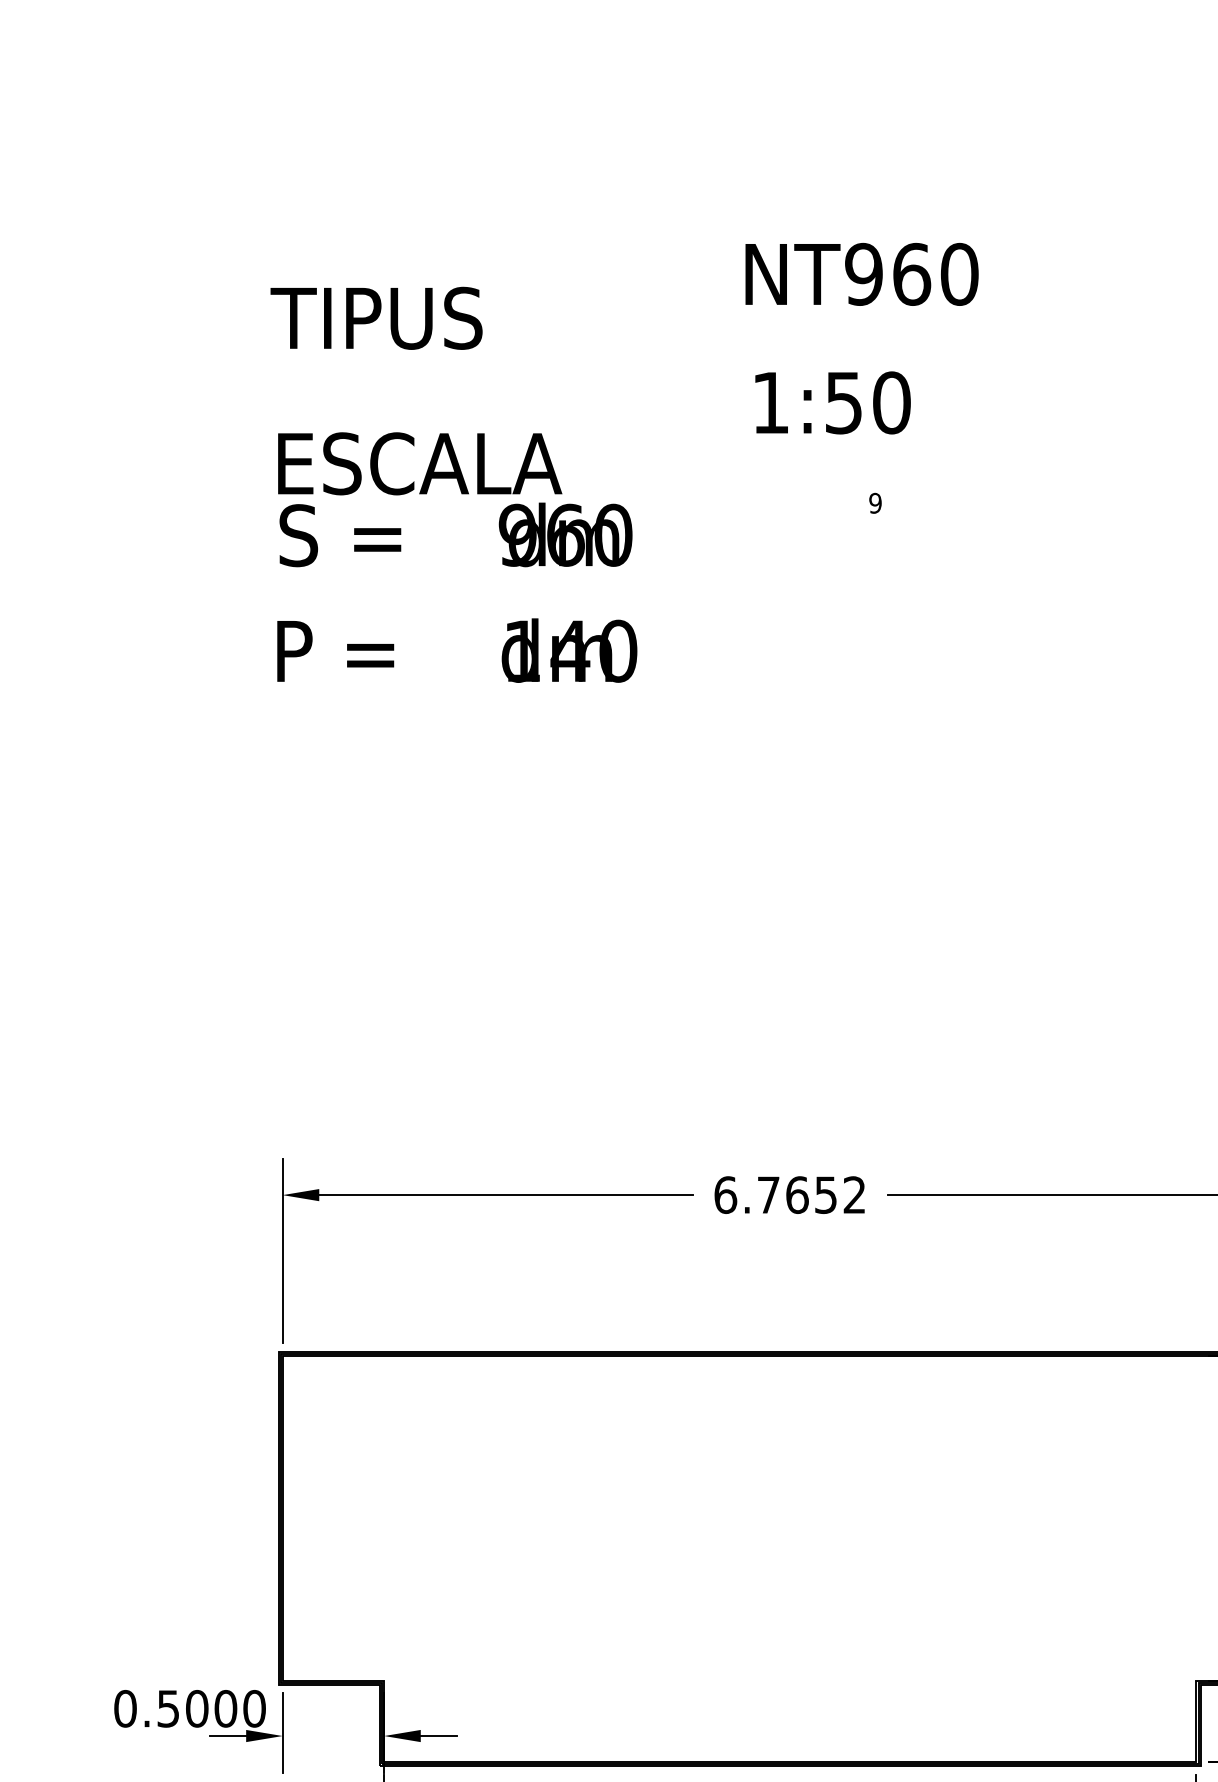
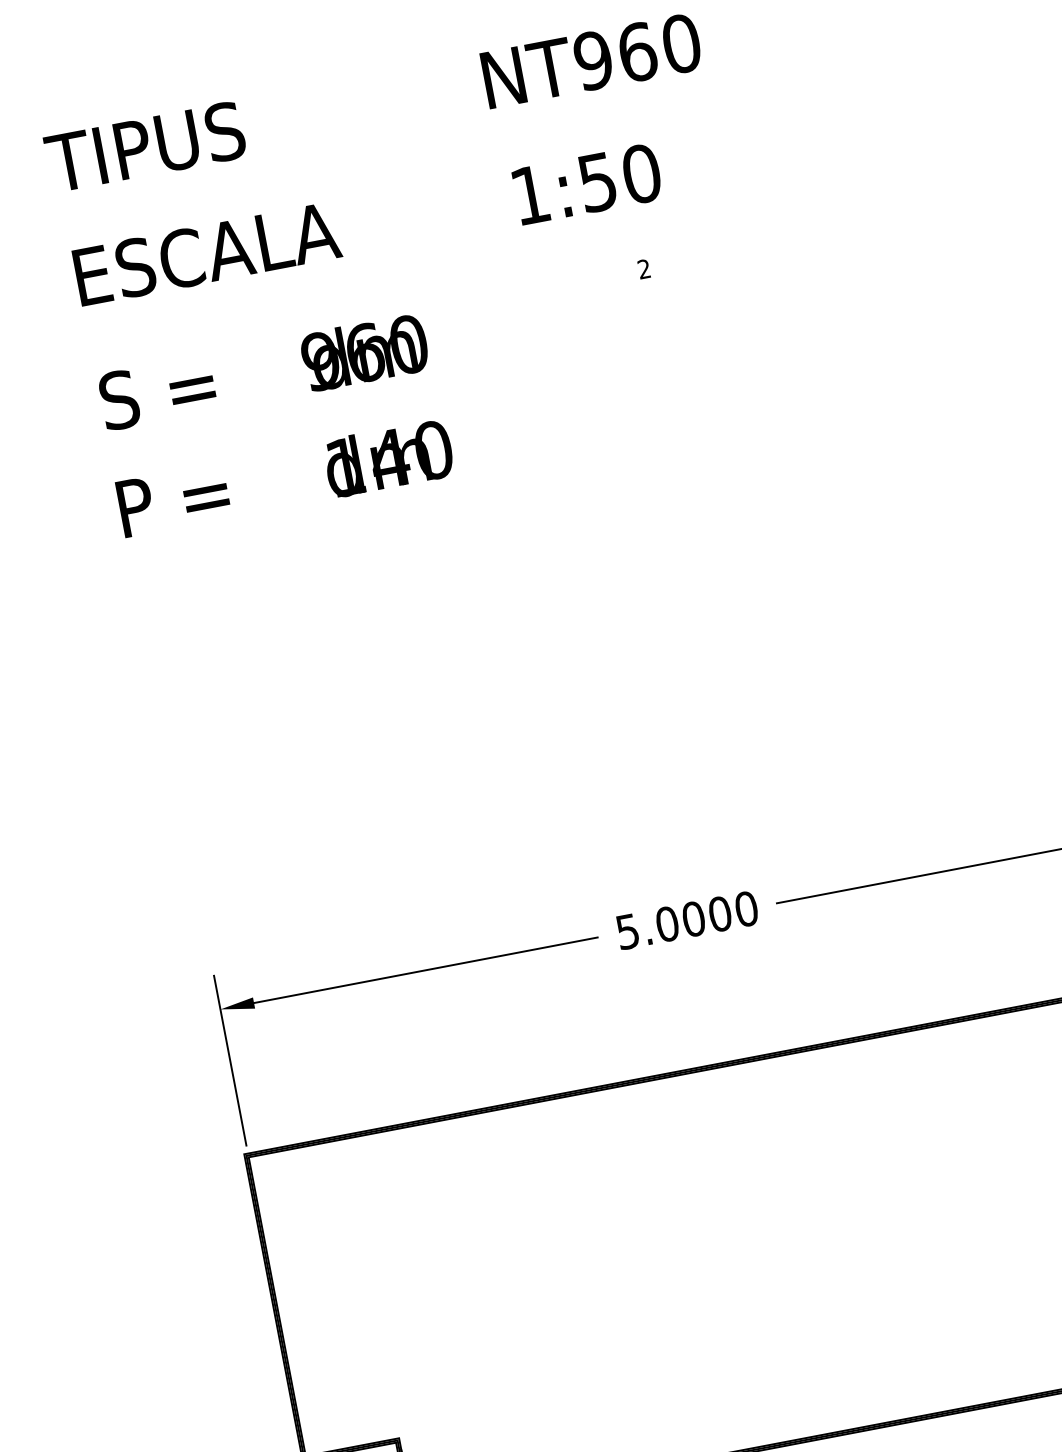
text: (376, 317) -> (145, 146), moved
text: (420, 463) -> (207, 253), moved
text: (875, 503) -> (644, 269), 9 -> 2
text: (790, 1195) -> (687, 920), 6.7652 -> 5.0000

